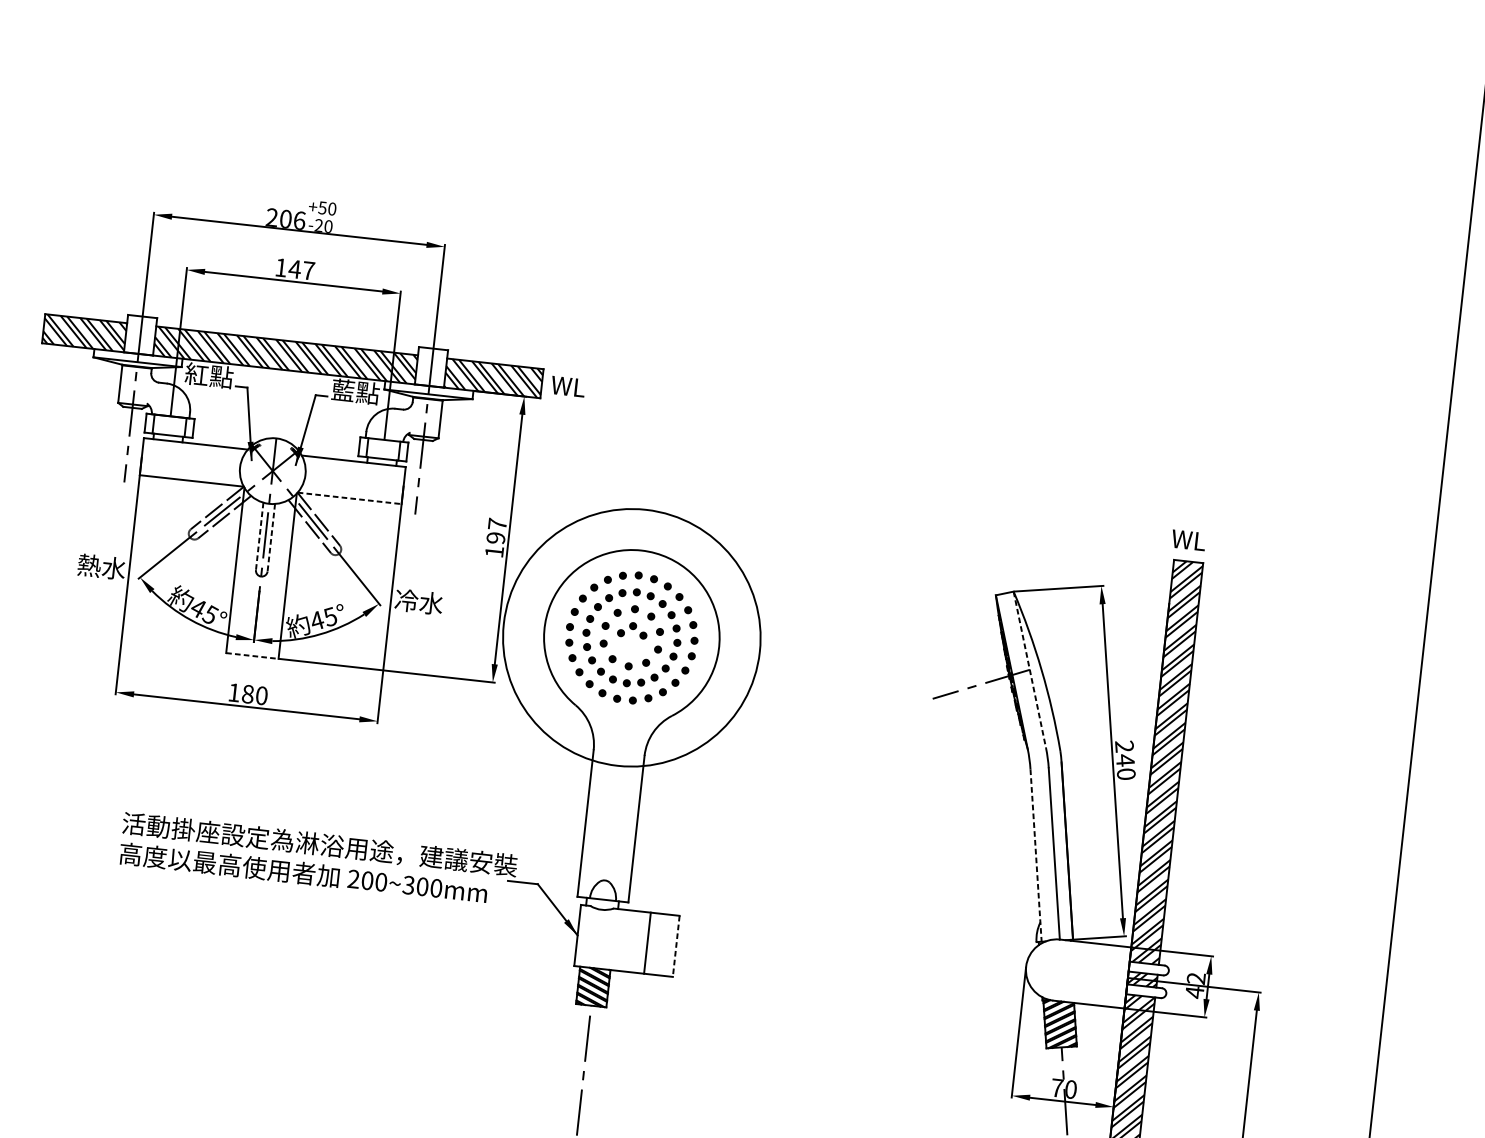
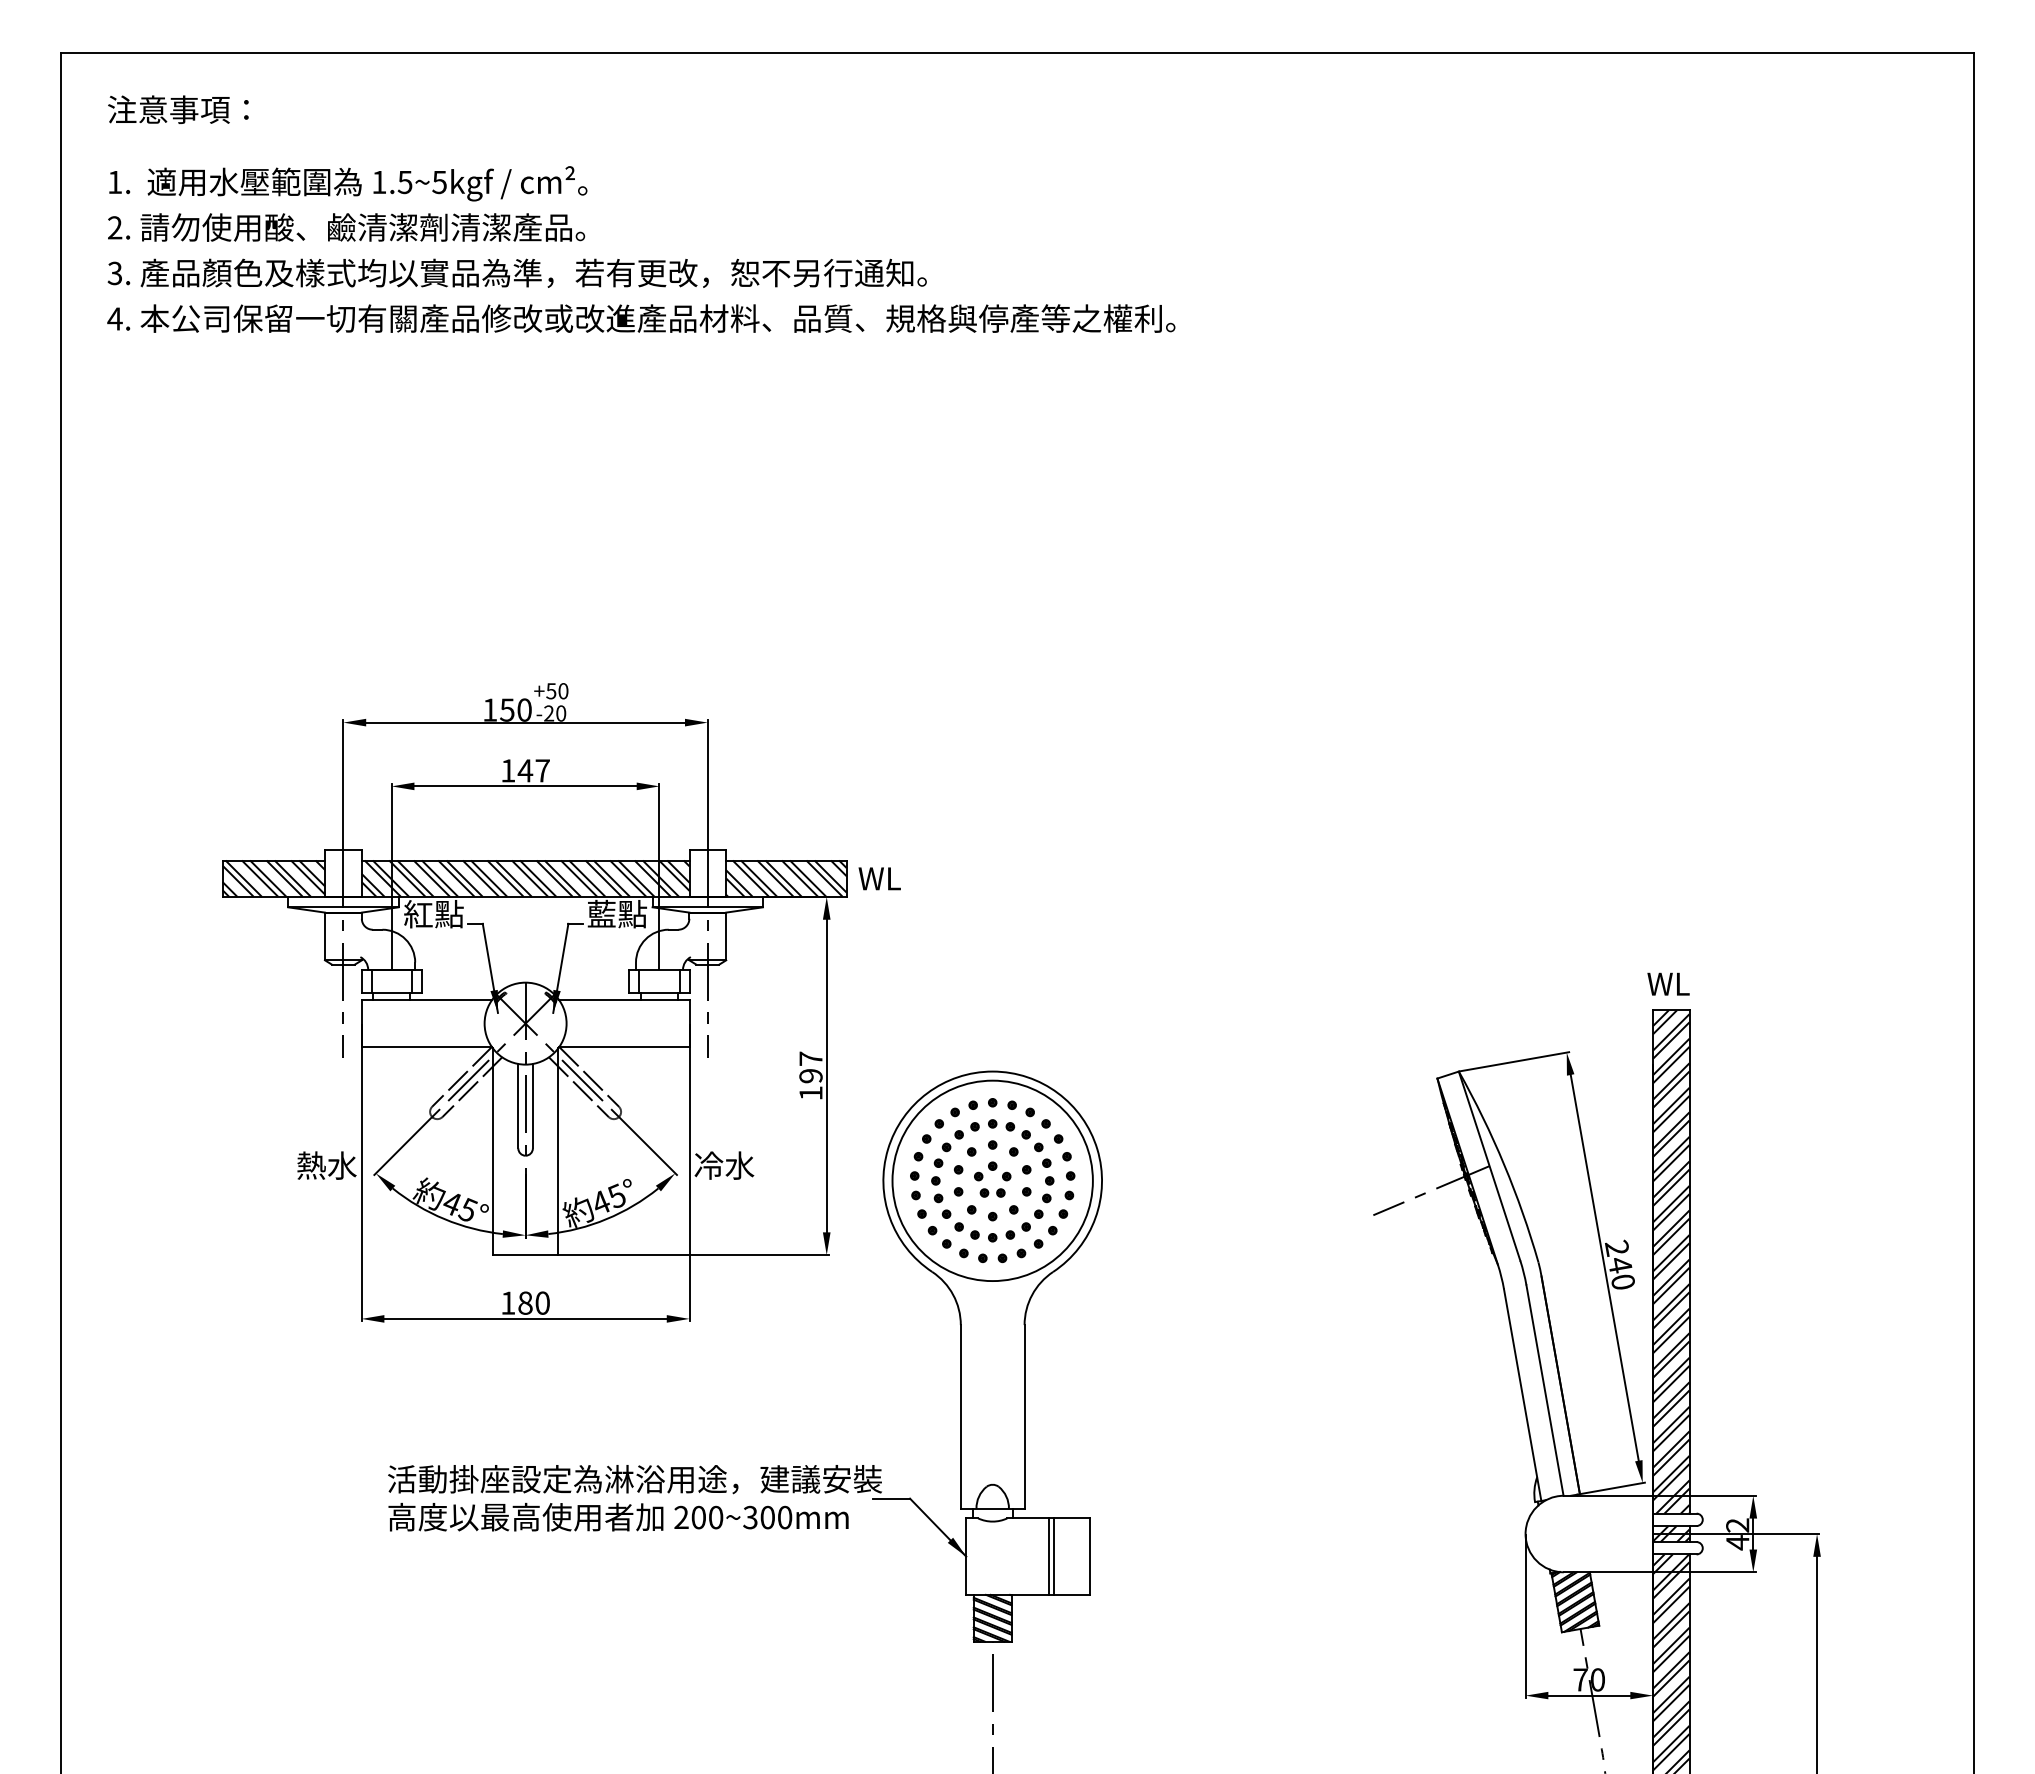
text: (286, 218) -> (507, 709), 206 -> 150
line: (349, 498) -> (624, 1046), dashed -> solid
line: (259, 536) -> (518, 1106), dashed -> solid
line: (271, 537) -> (532, 1106), dashed -> solid
circle: (631, 637) -> (992, 1180), size x0.62
part: (630, 647) -> (992, 1192), added
line: (252, 656) -> (525, 1255), dashed -> solid
line: (1029, 670) -> (1489, 1166), dashed -> solid
line: (1035, 855) -> (1522, 1395), dashed -> solid
line: (644, 942) -> (1049, 1556), added
line: (675, 947) -> (1089, 1557), dashed -> solid

